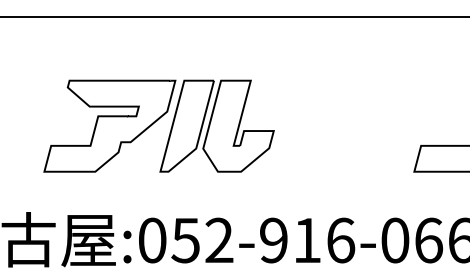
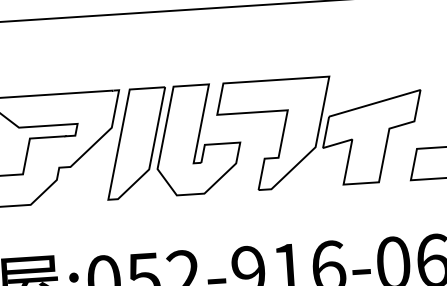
part: (341, 125) -> (320, 130), added

